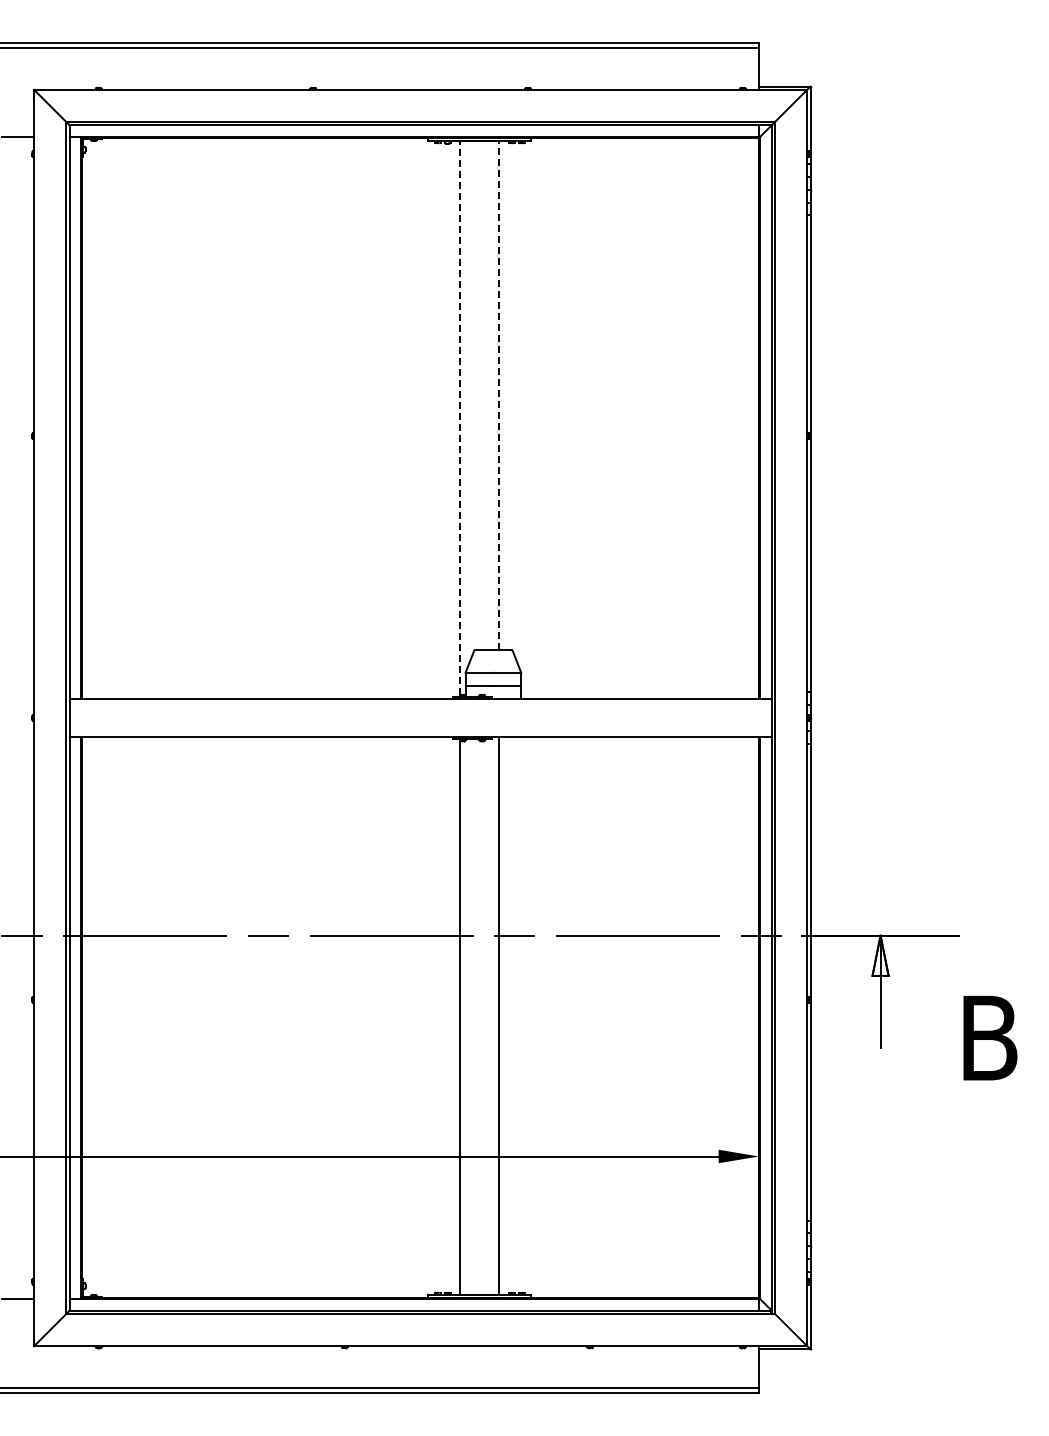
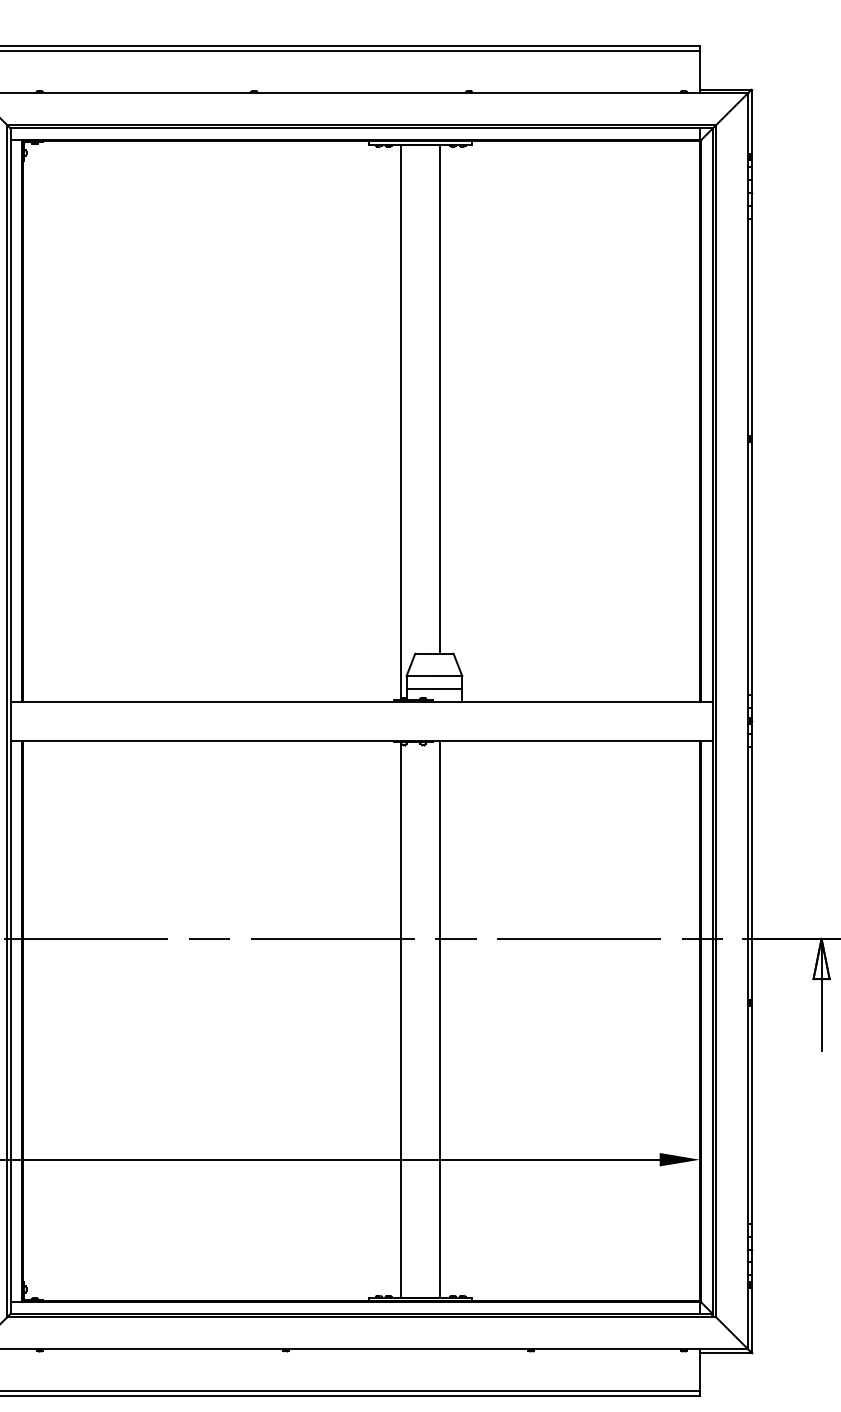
line: (499, 395) -> (440, 398), dashed -> solid
line: (460, 418) -> (401, 421), dashed -> solid

